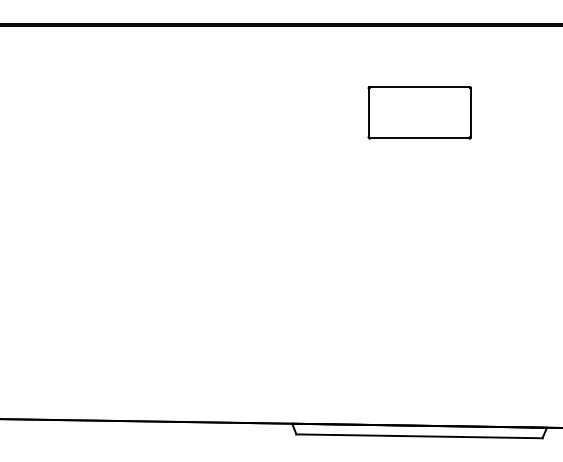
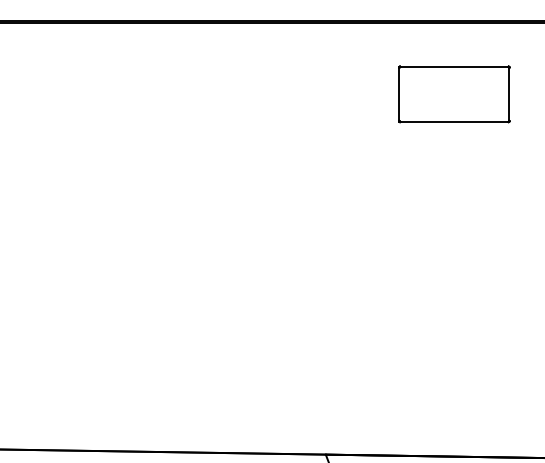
part: (419, 112) -> (454, 94), moved

